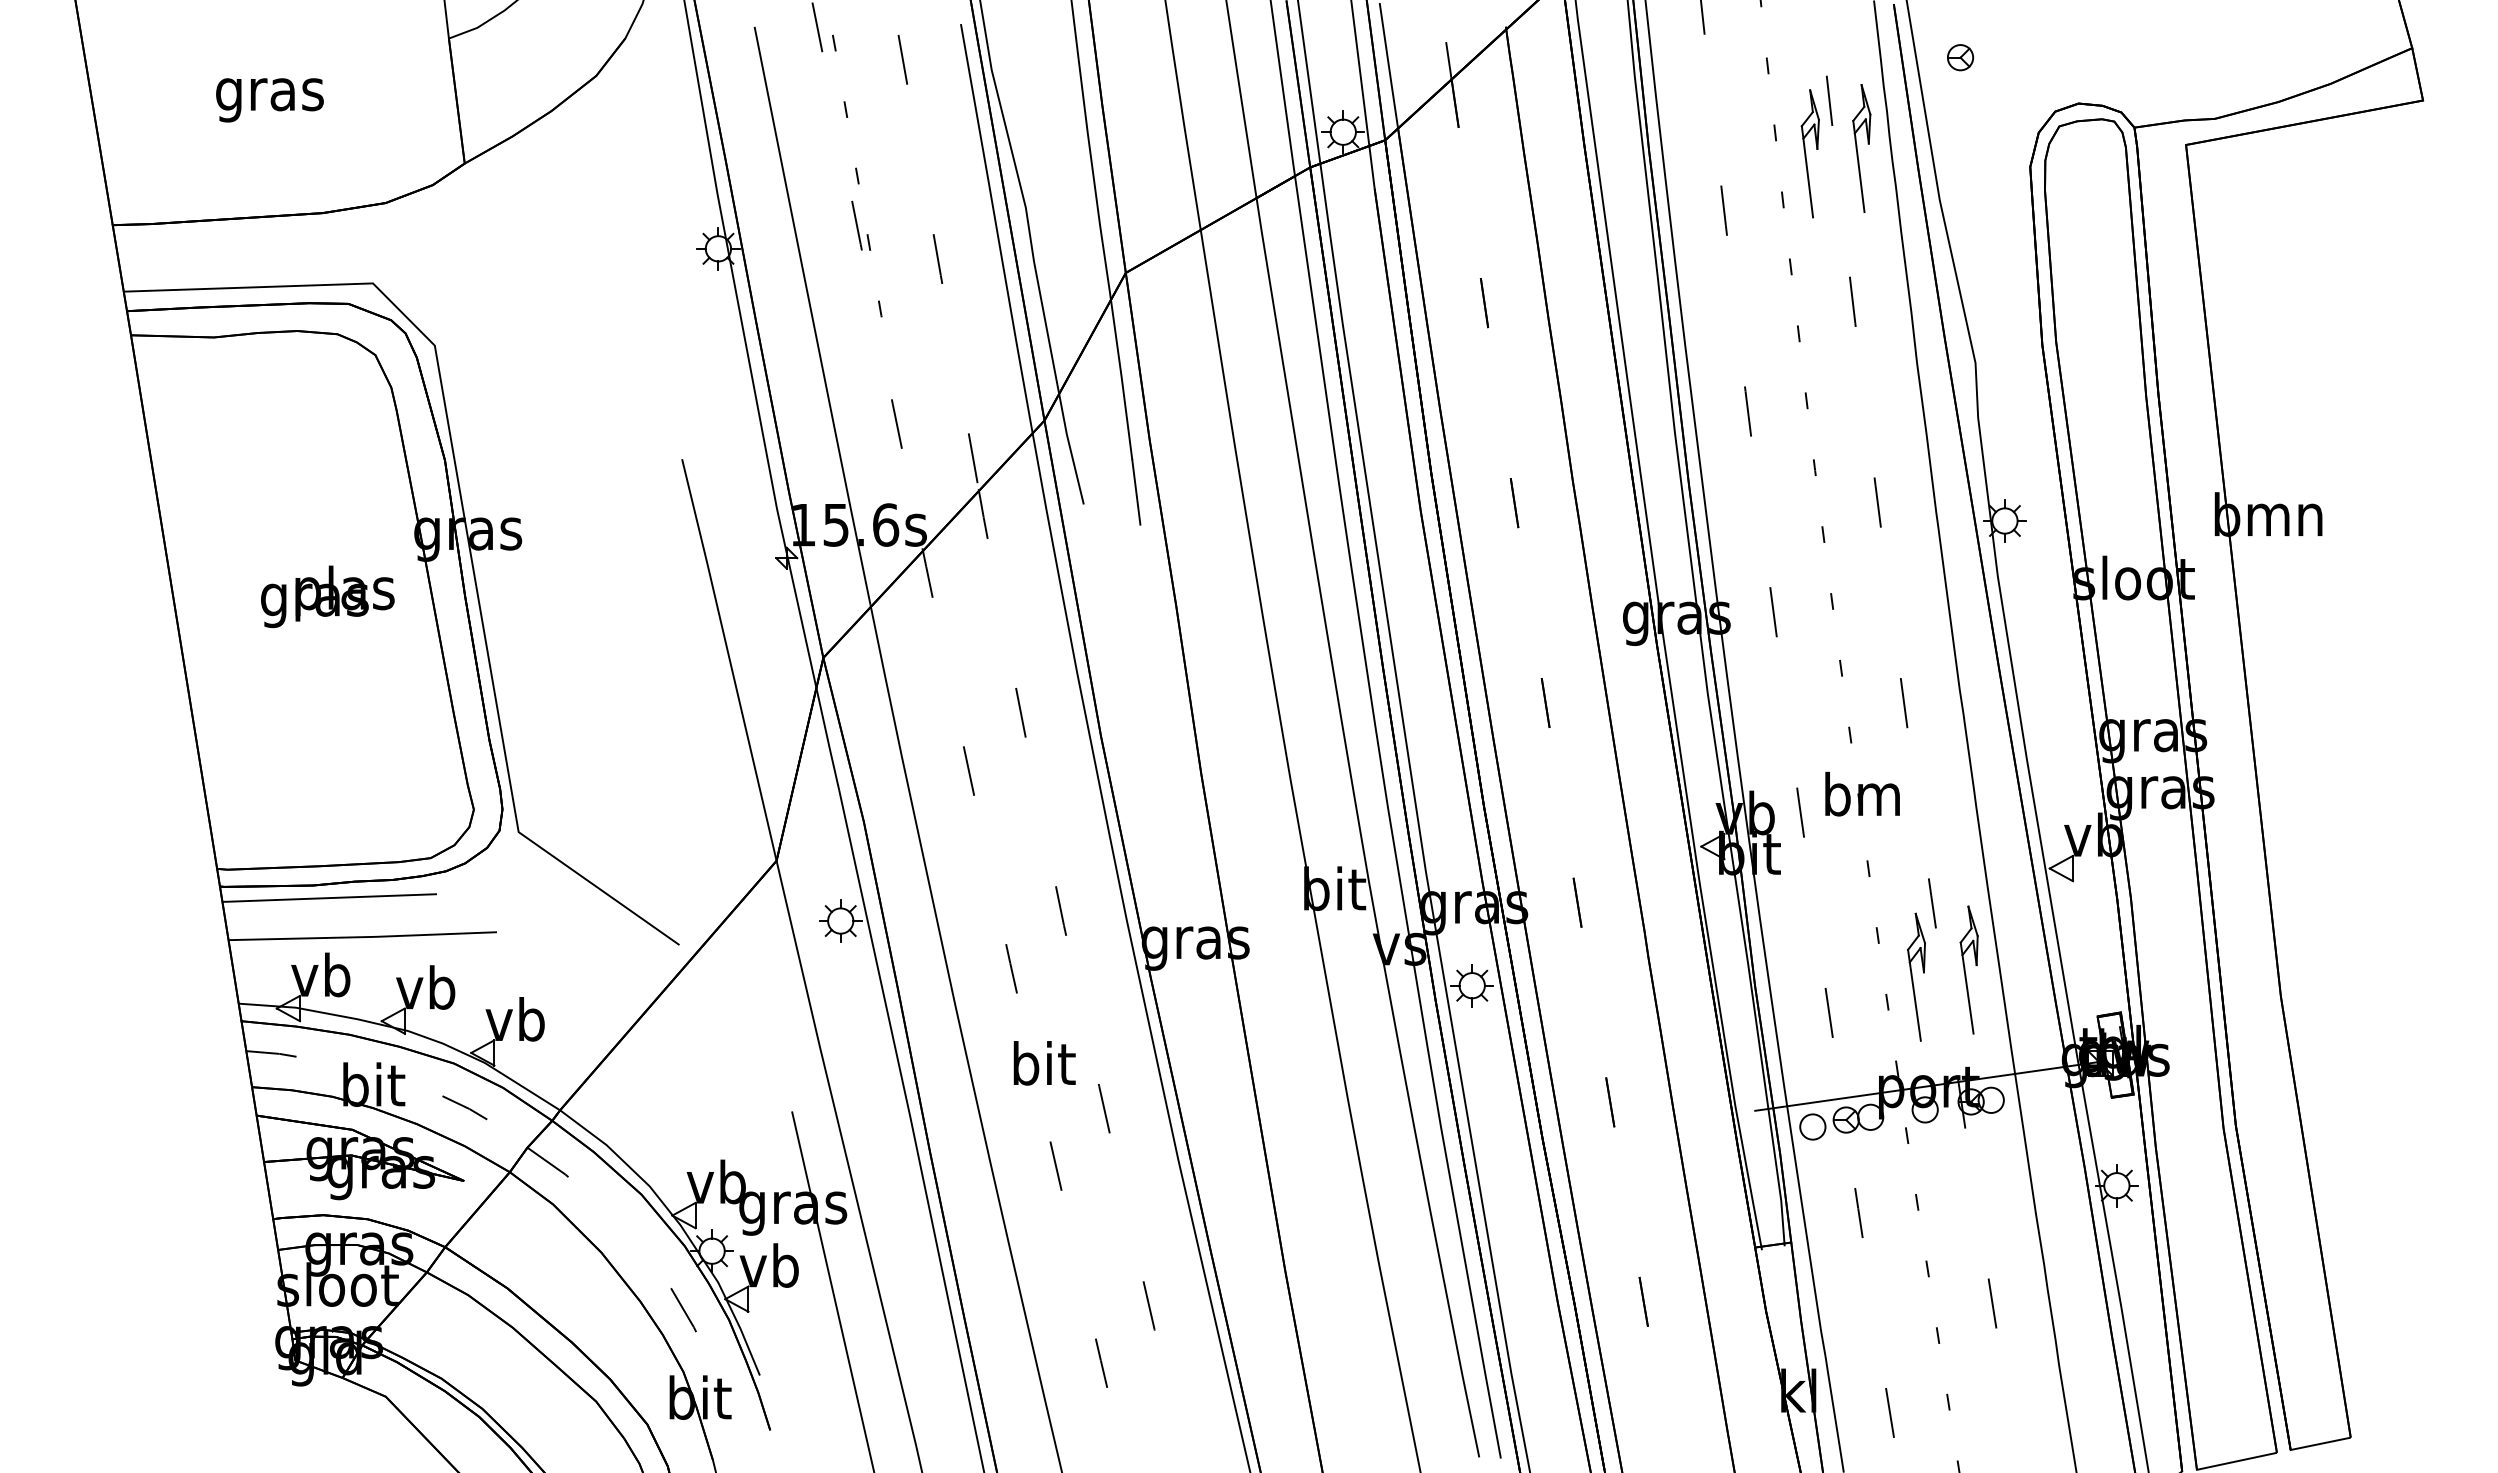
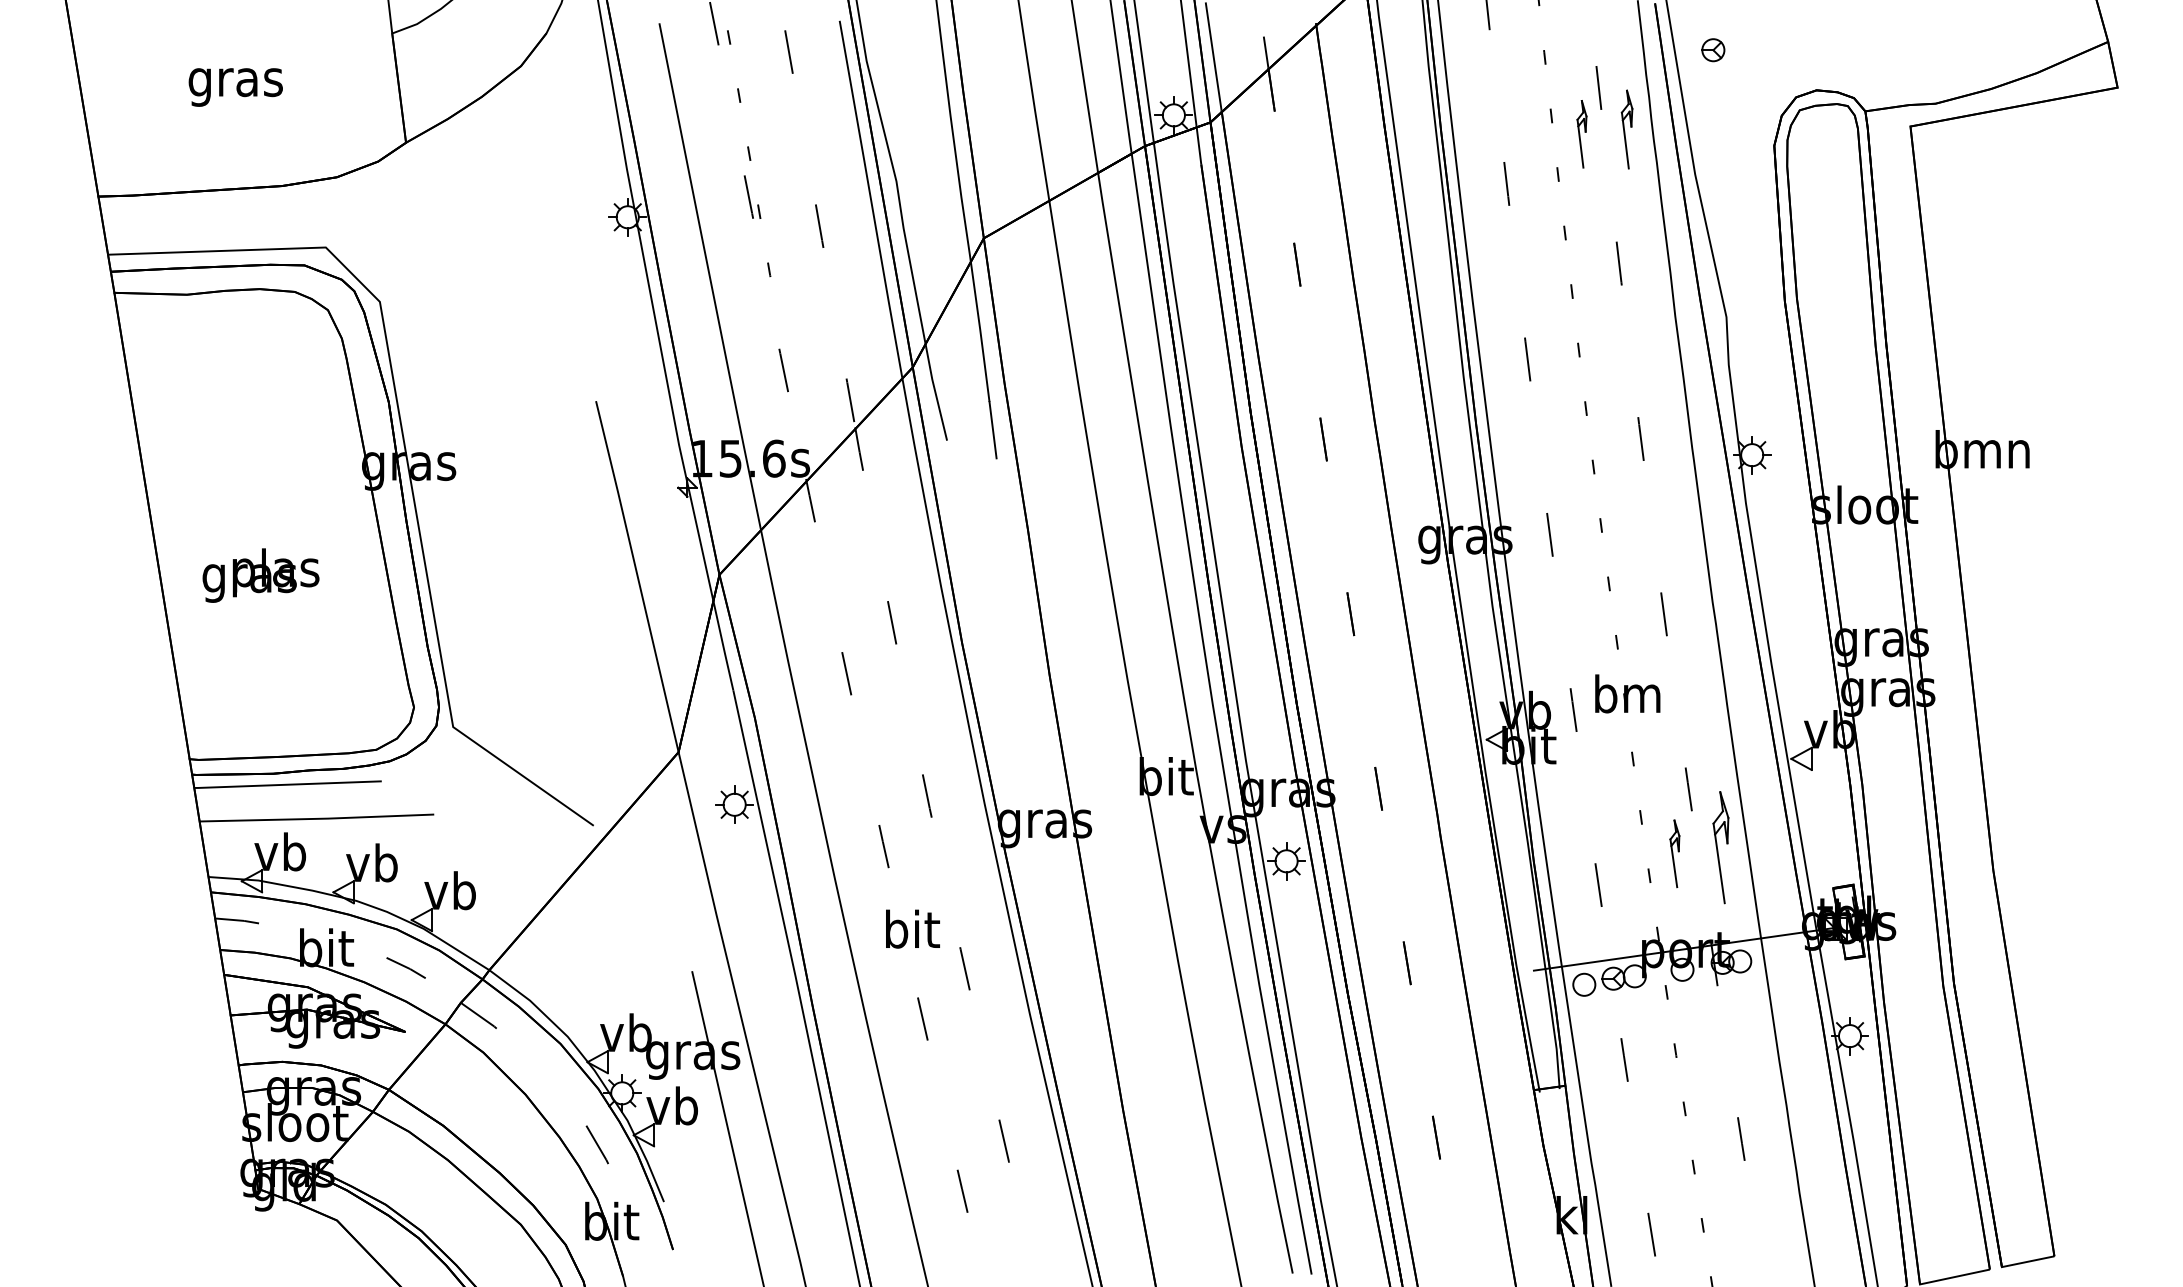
part: (1861, 148) -> (1626, 129), size x0.7
part: (1809, 153) -> (1581, 133), size x0.6
text: (327, 596) -> (260, 575), moved
part: (1916, 976) -> (1674, 853), size x0.6

